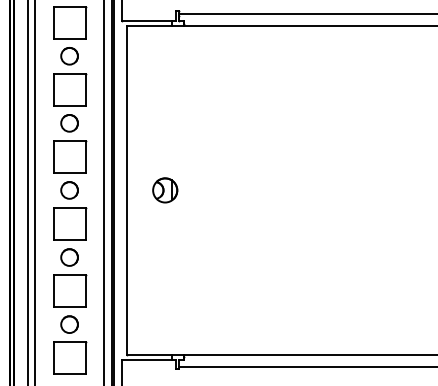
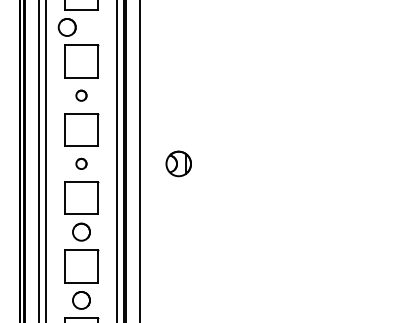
circle: (69, 56) -> (67, 27), moved
circle: (69, 123) -> (81, 95), size x0.6
circle: (69, 190) -> (81, 164), size x0.6

